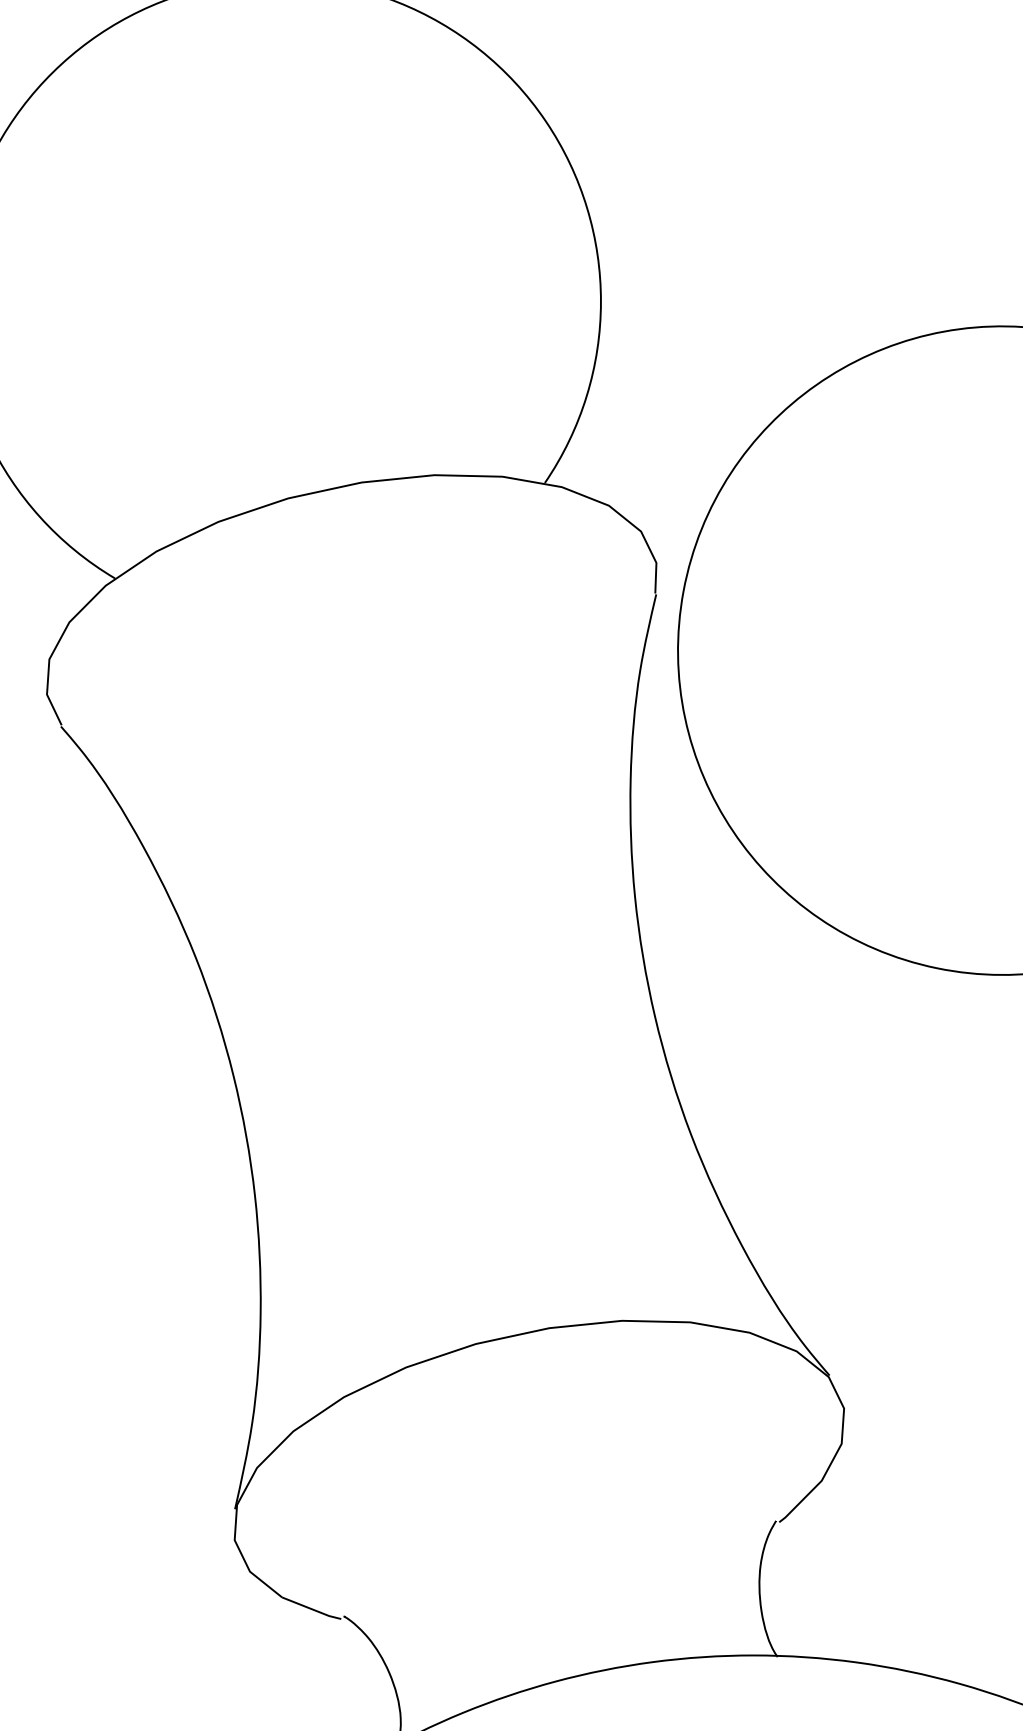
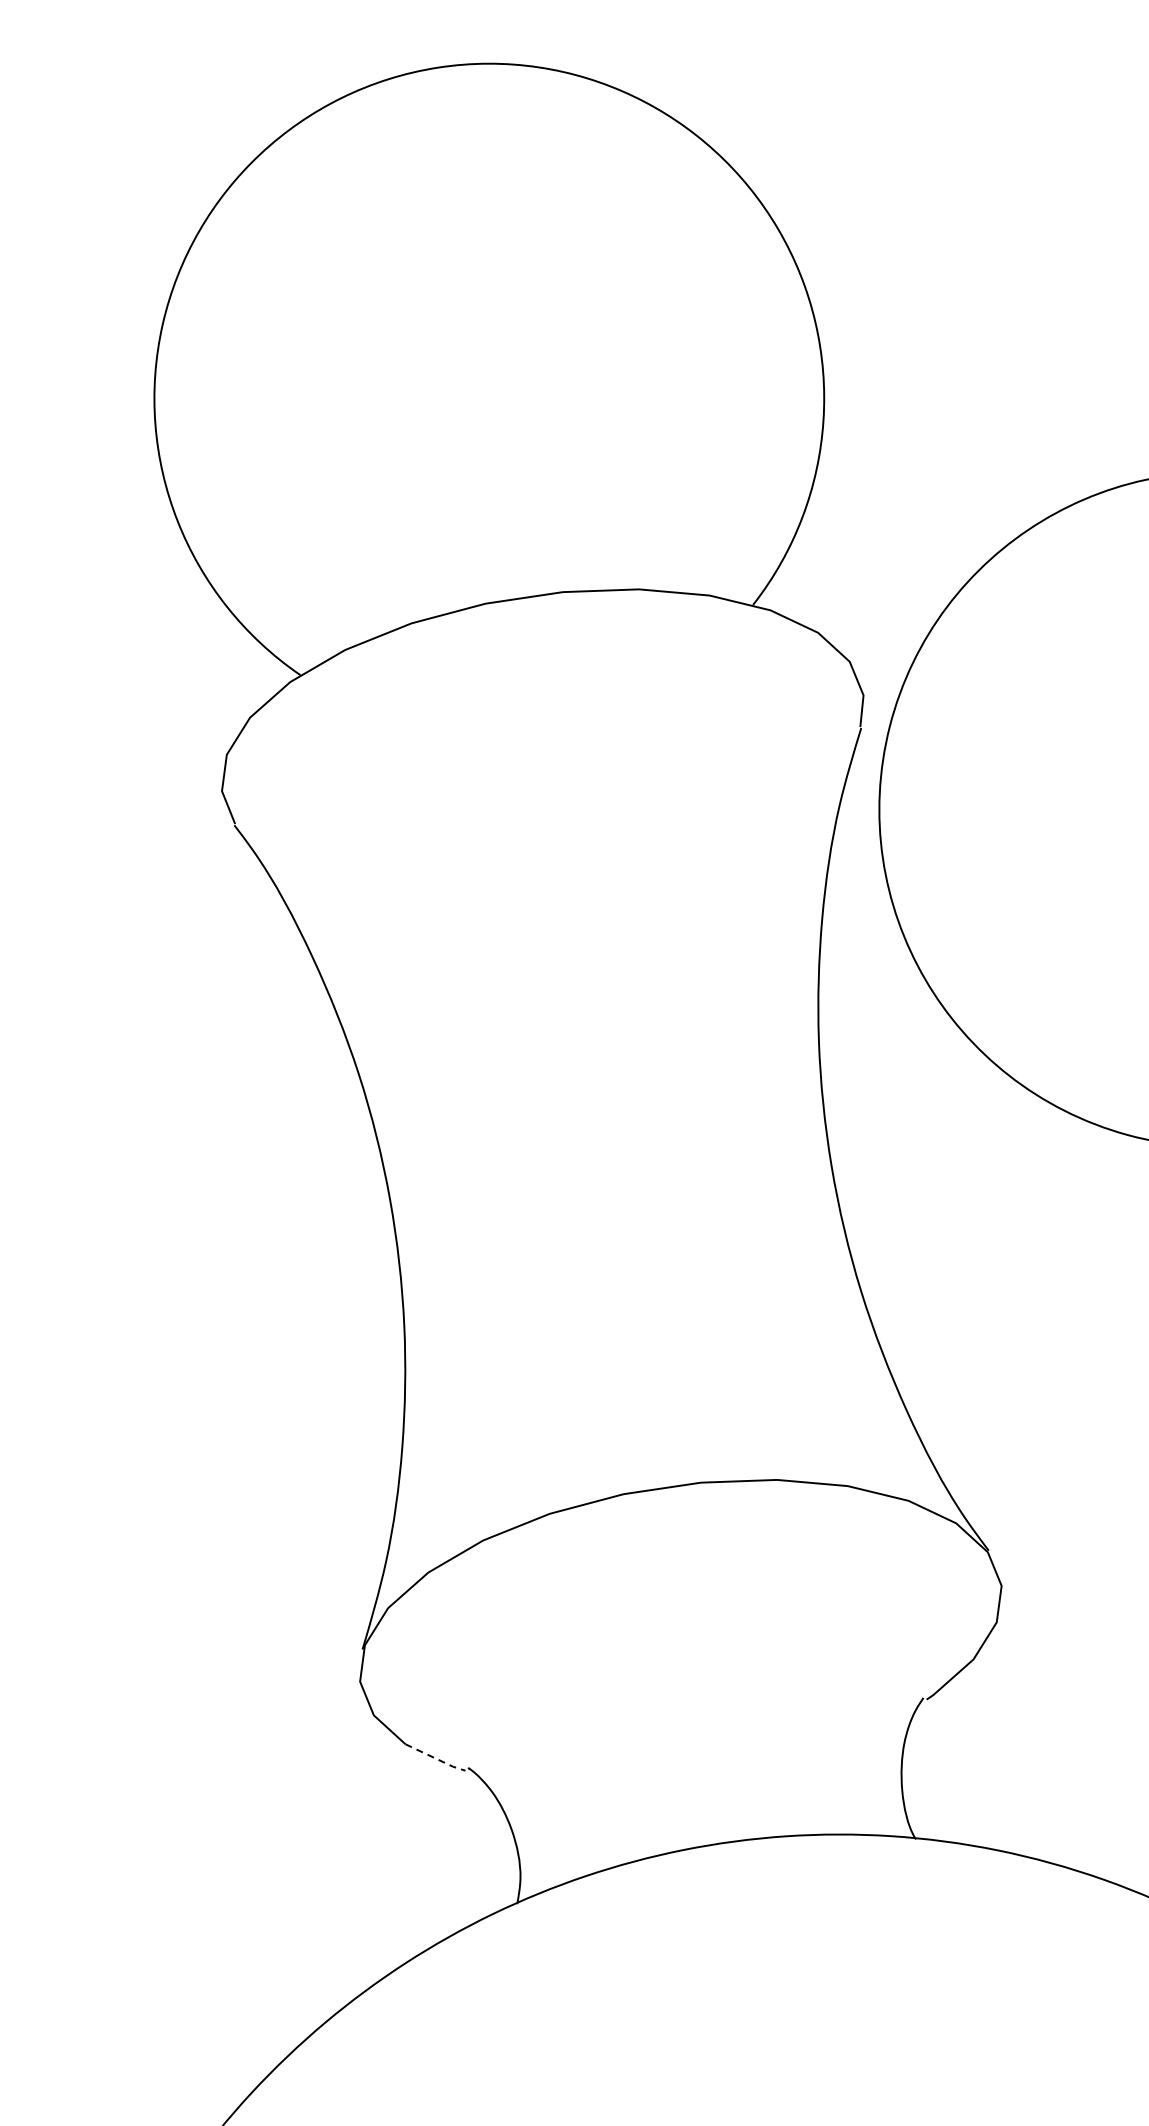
line: (312, 1609) -> (436, 1758), solid -> dashed

